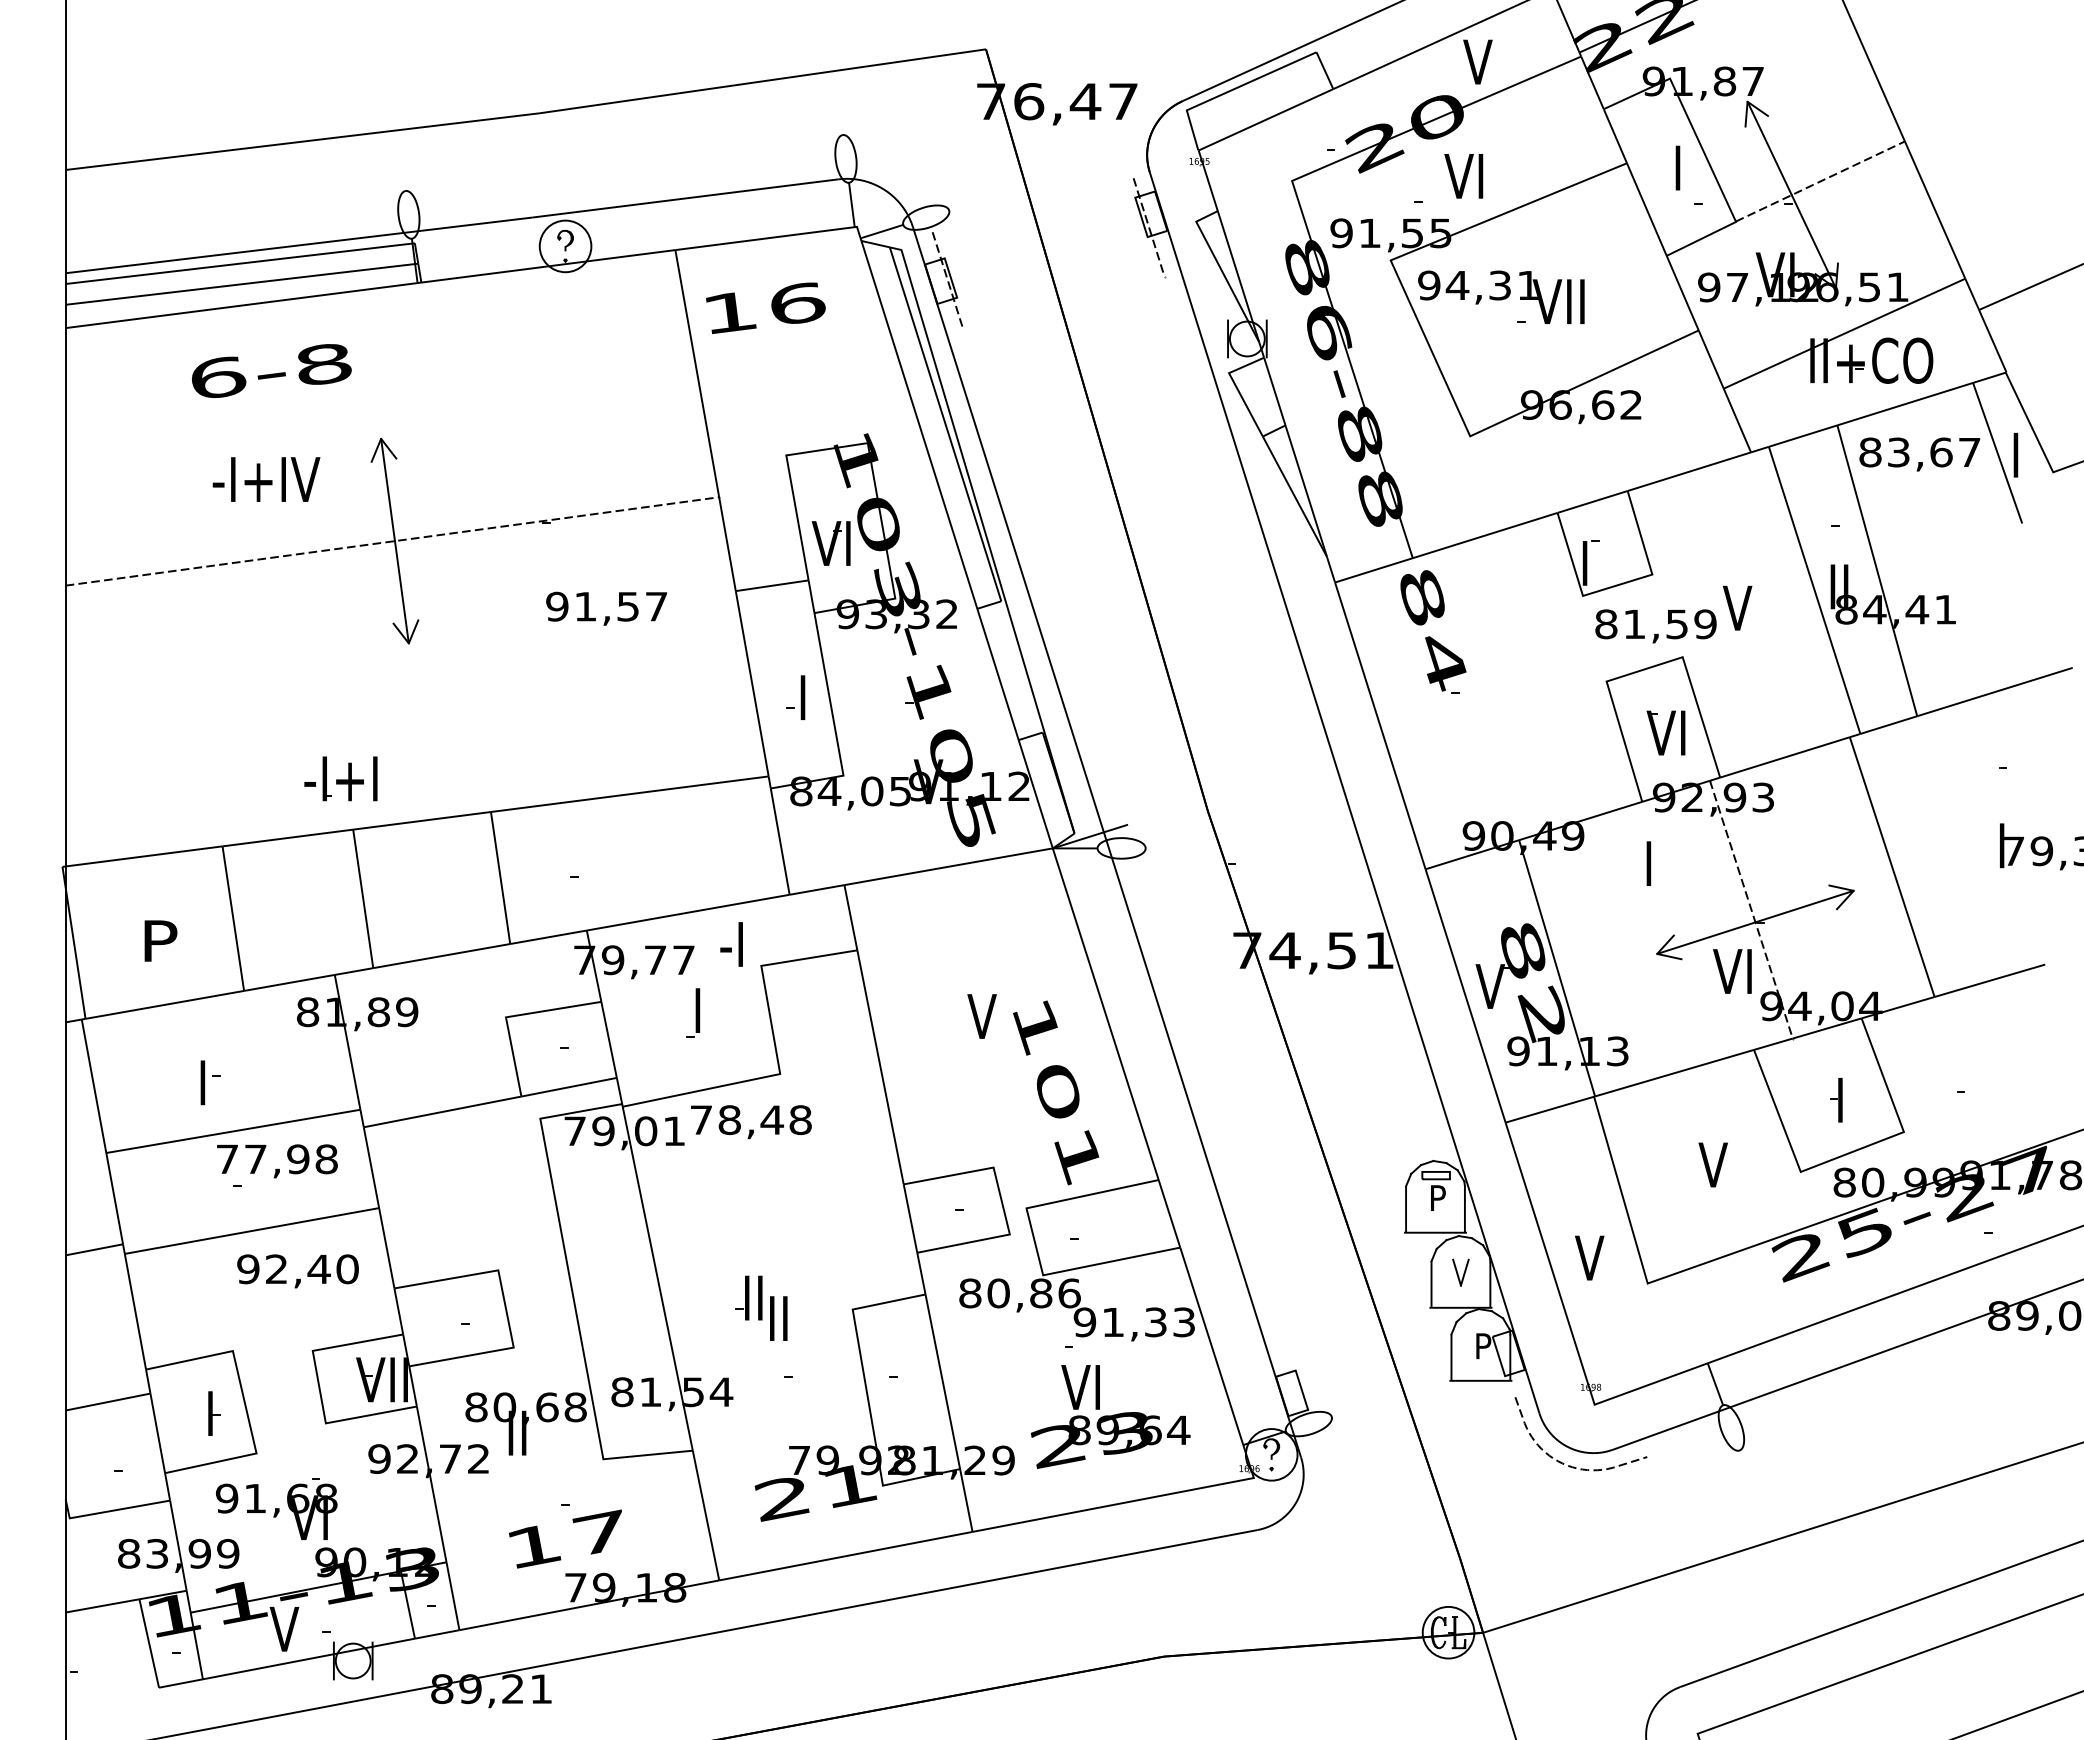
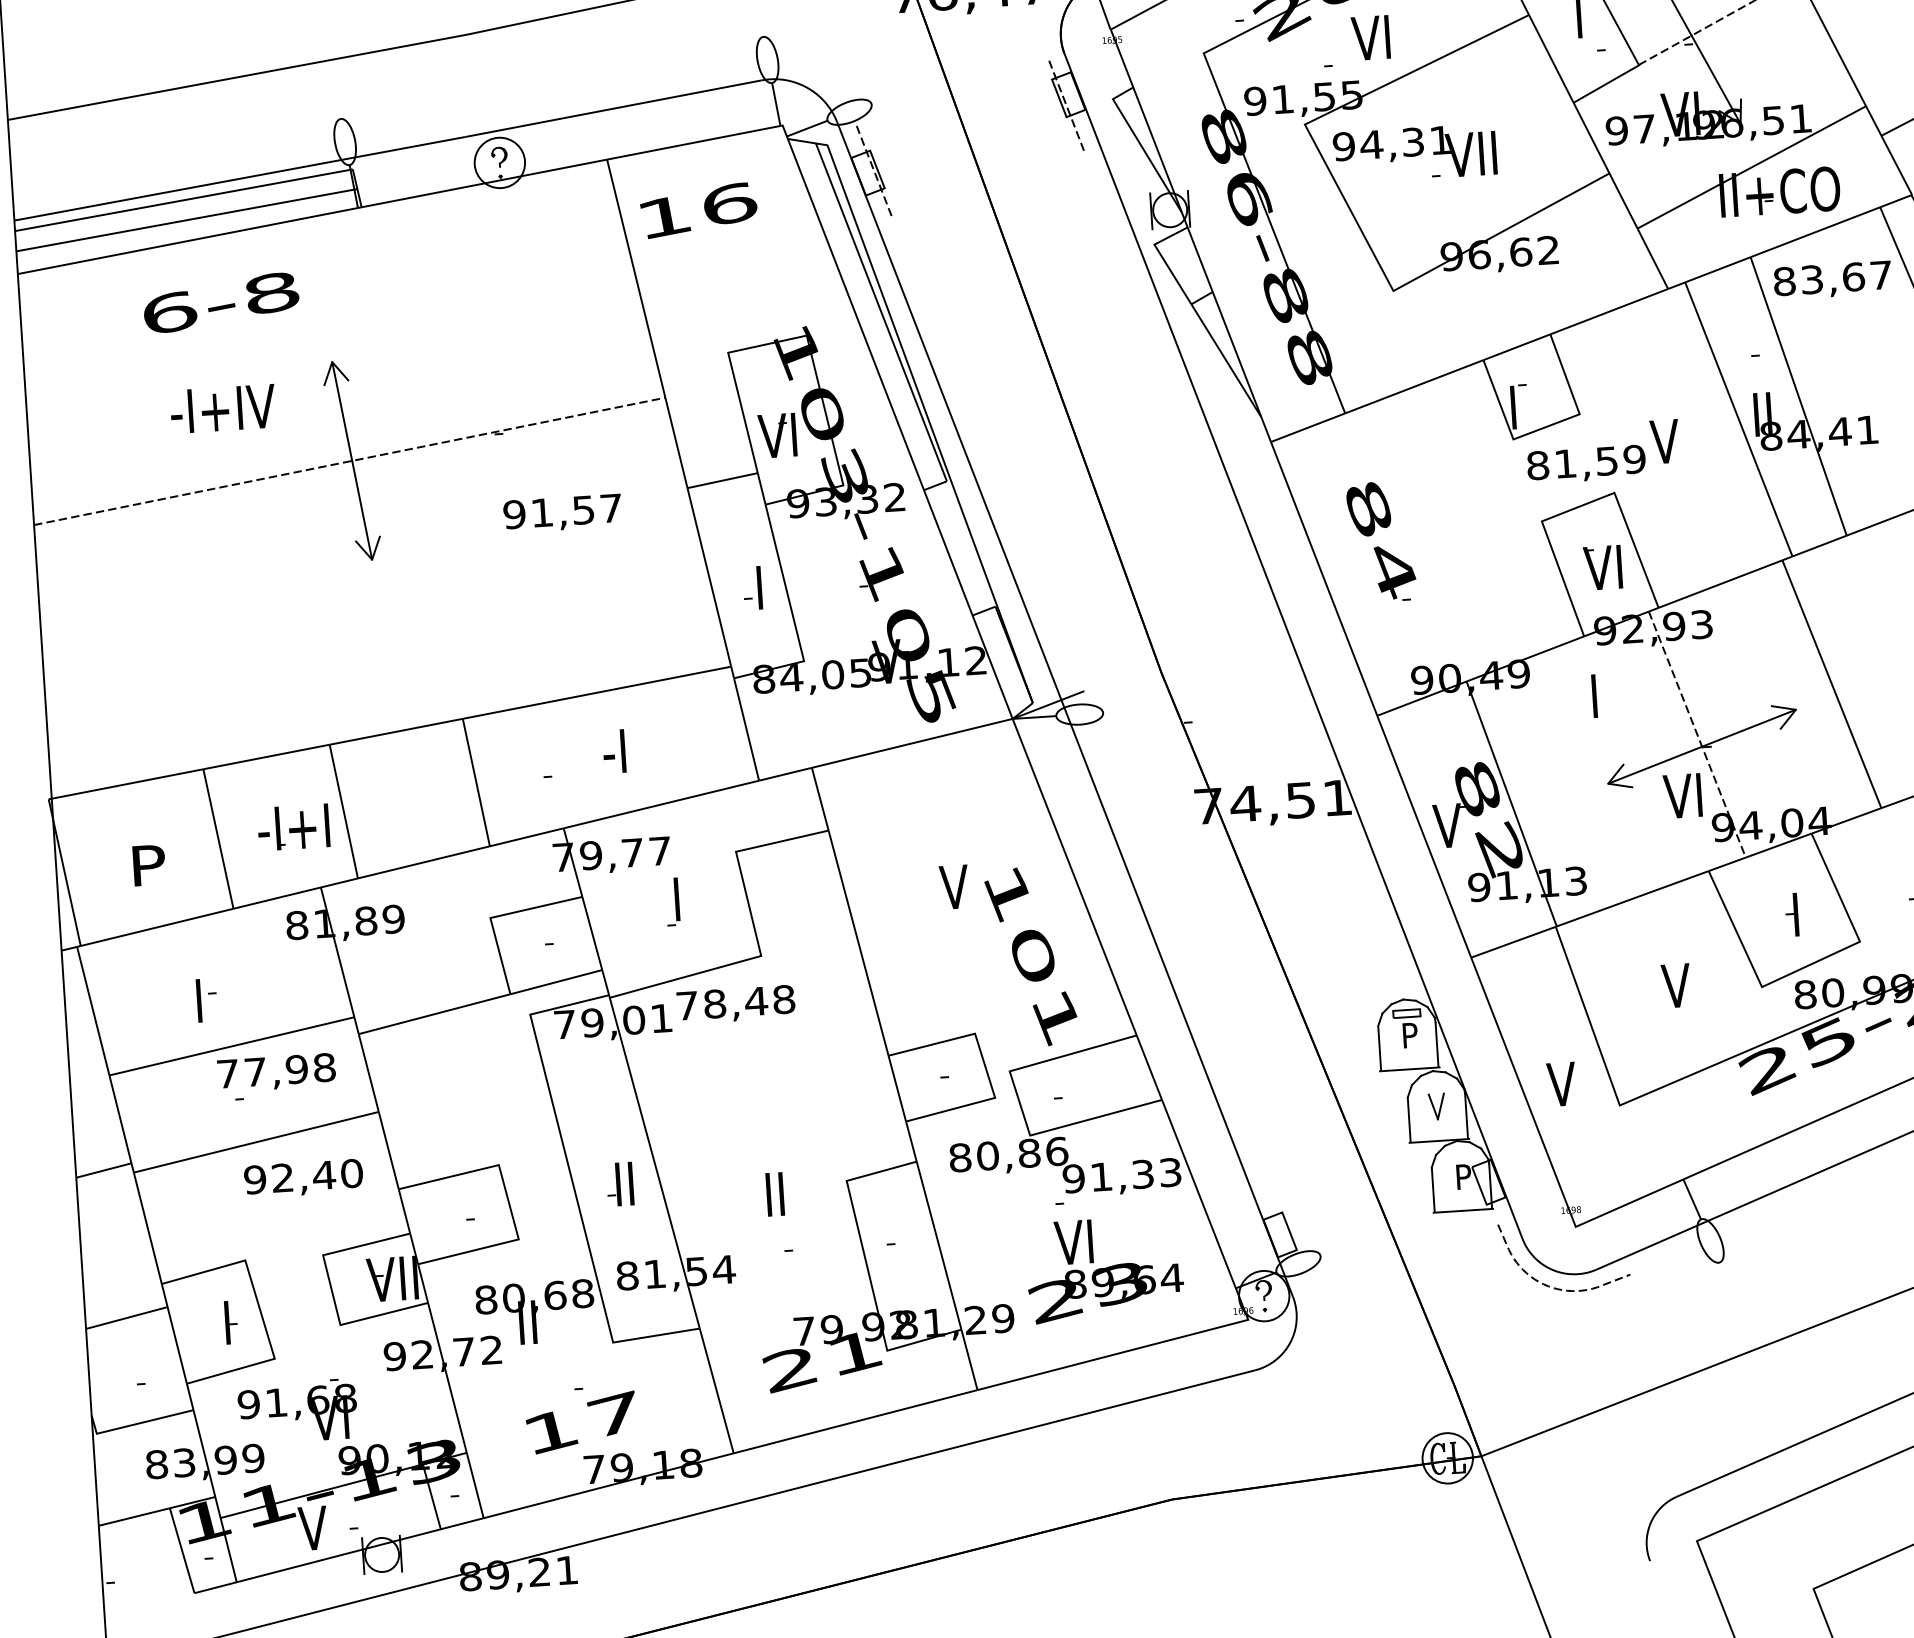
part: (1433, 631) -> (1381, 541), moved
part: (340, 778) -> (293, 827), moved
text: (731, 944) -> (614, 751), moved
part: (748, 1297) -> (619, 1183), moved

